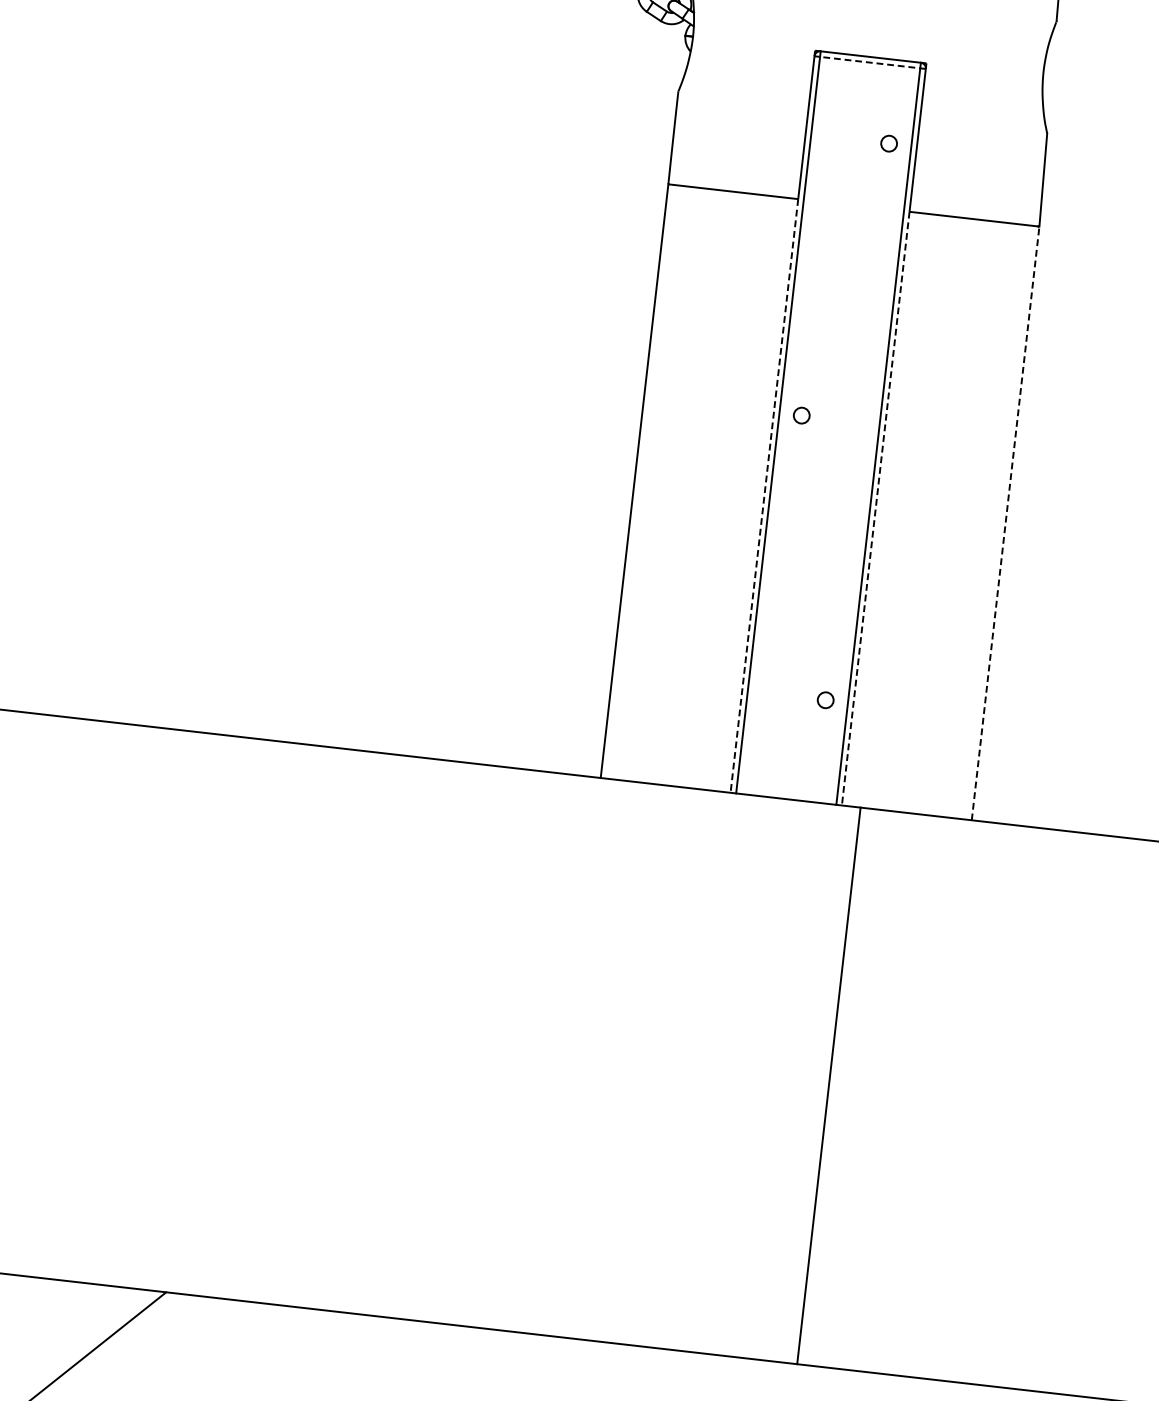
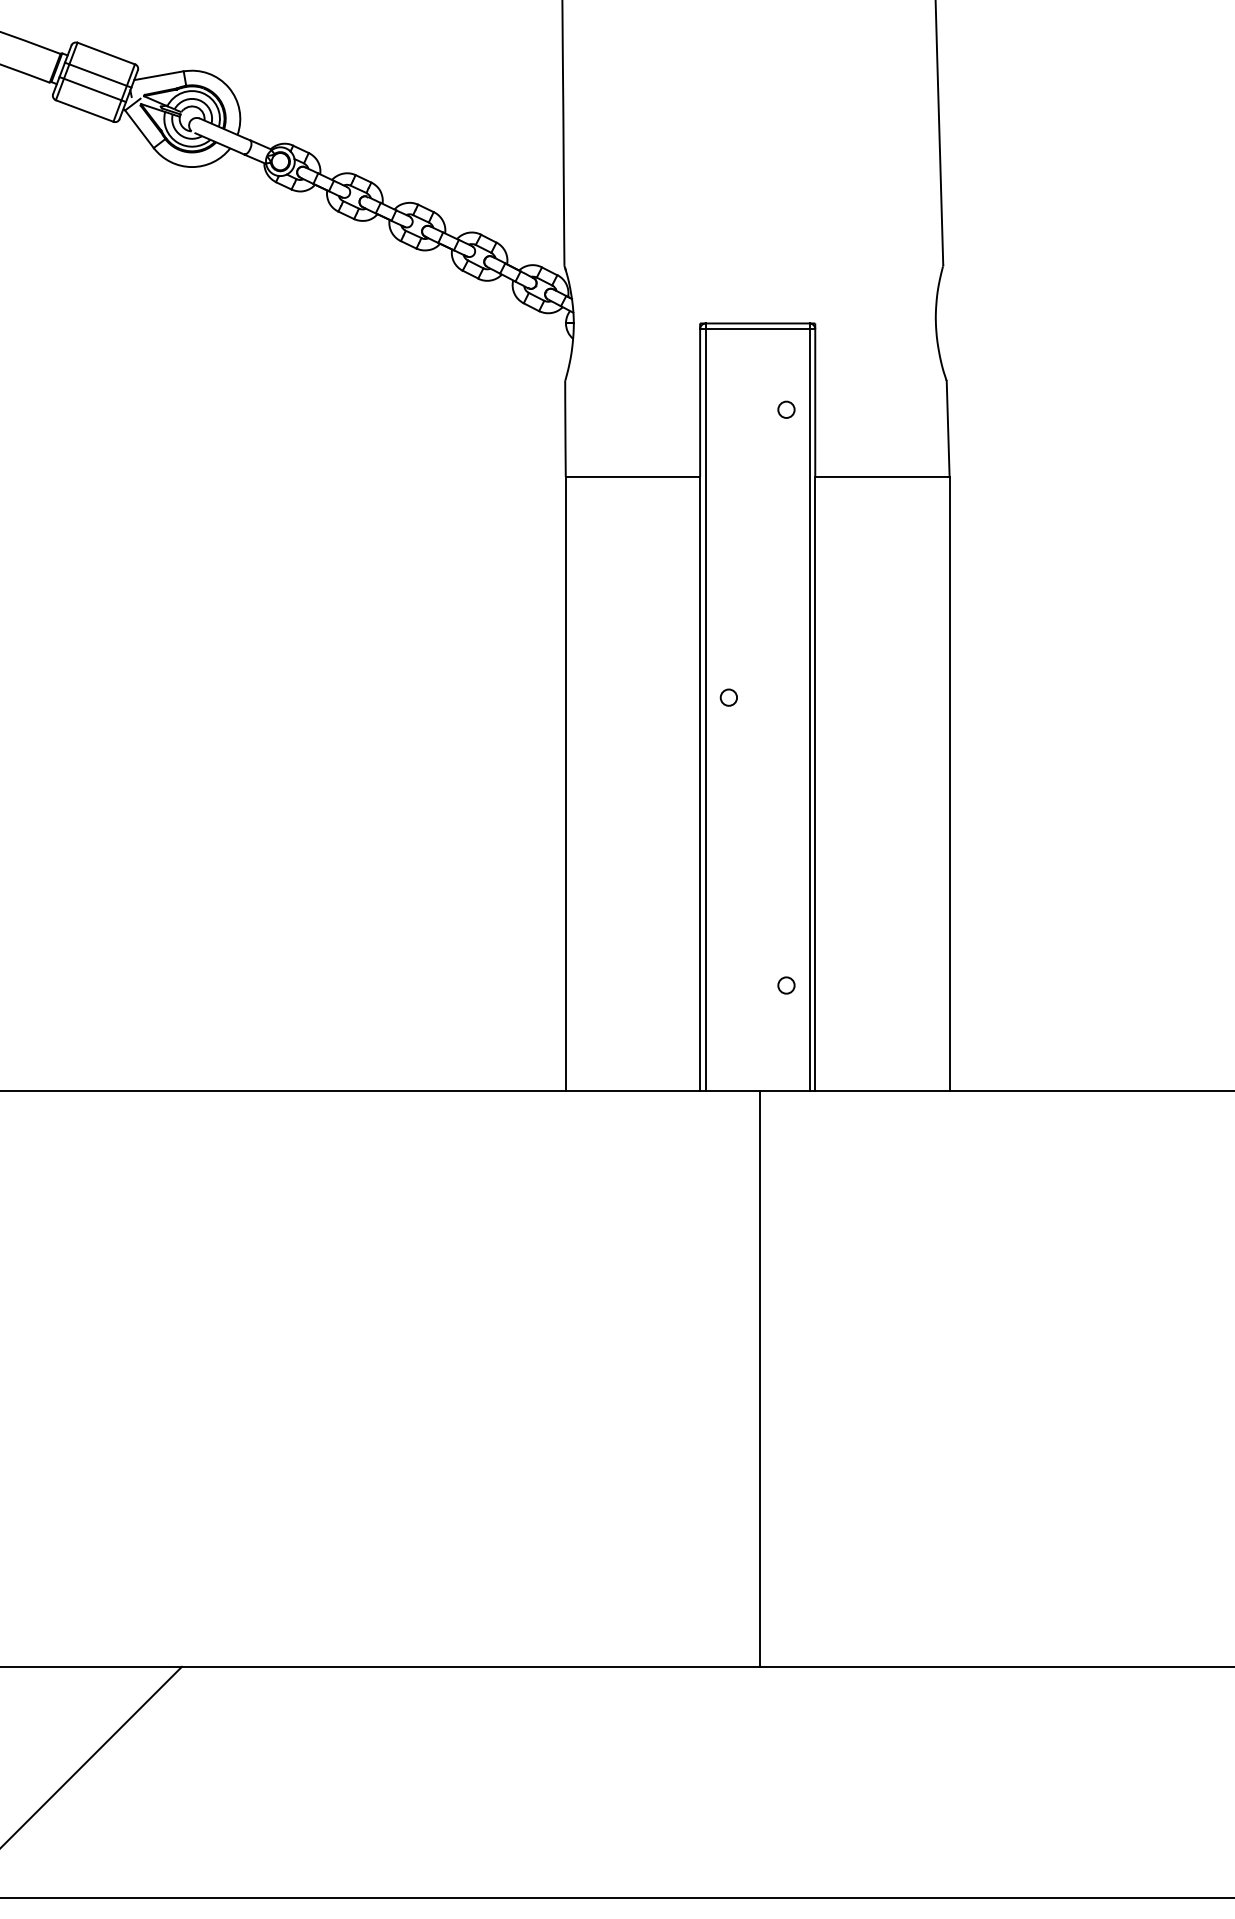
line: (869, 62) -> (757, 329), dashed -> solid
line: (764, 496) -> (700, 784), dashed -> solid
line: (875, 509) -> (815, 784), dashed -> solid
line: (1005, 522) -> (949, 783), dashed -> solid
line: (828, 1085) -> (759, 1378), moved

